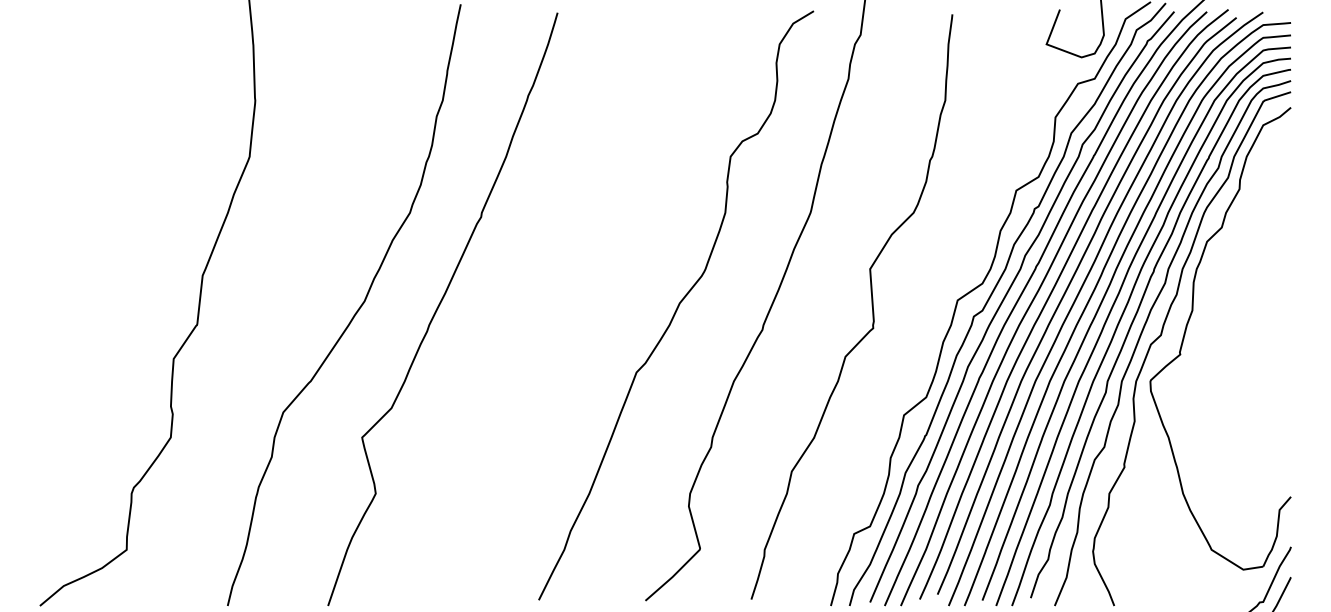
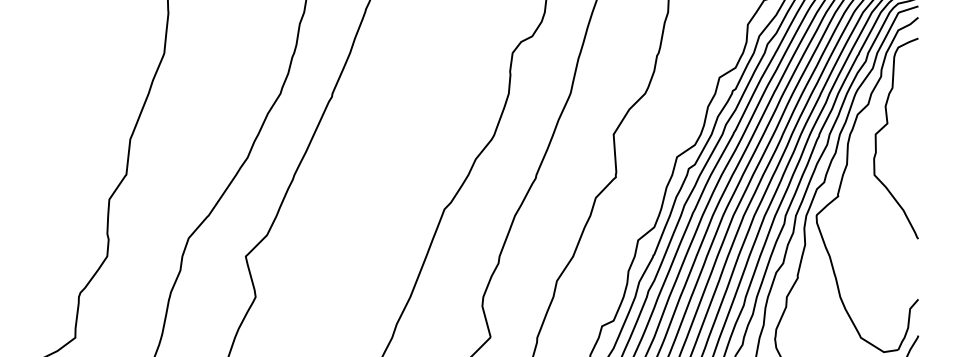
curve: (1247, 256) -> (886, 125), added

